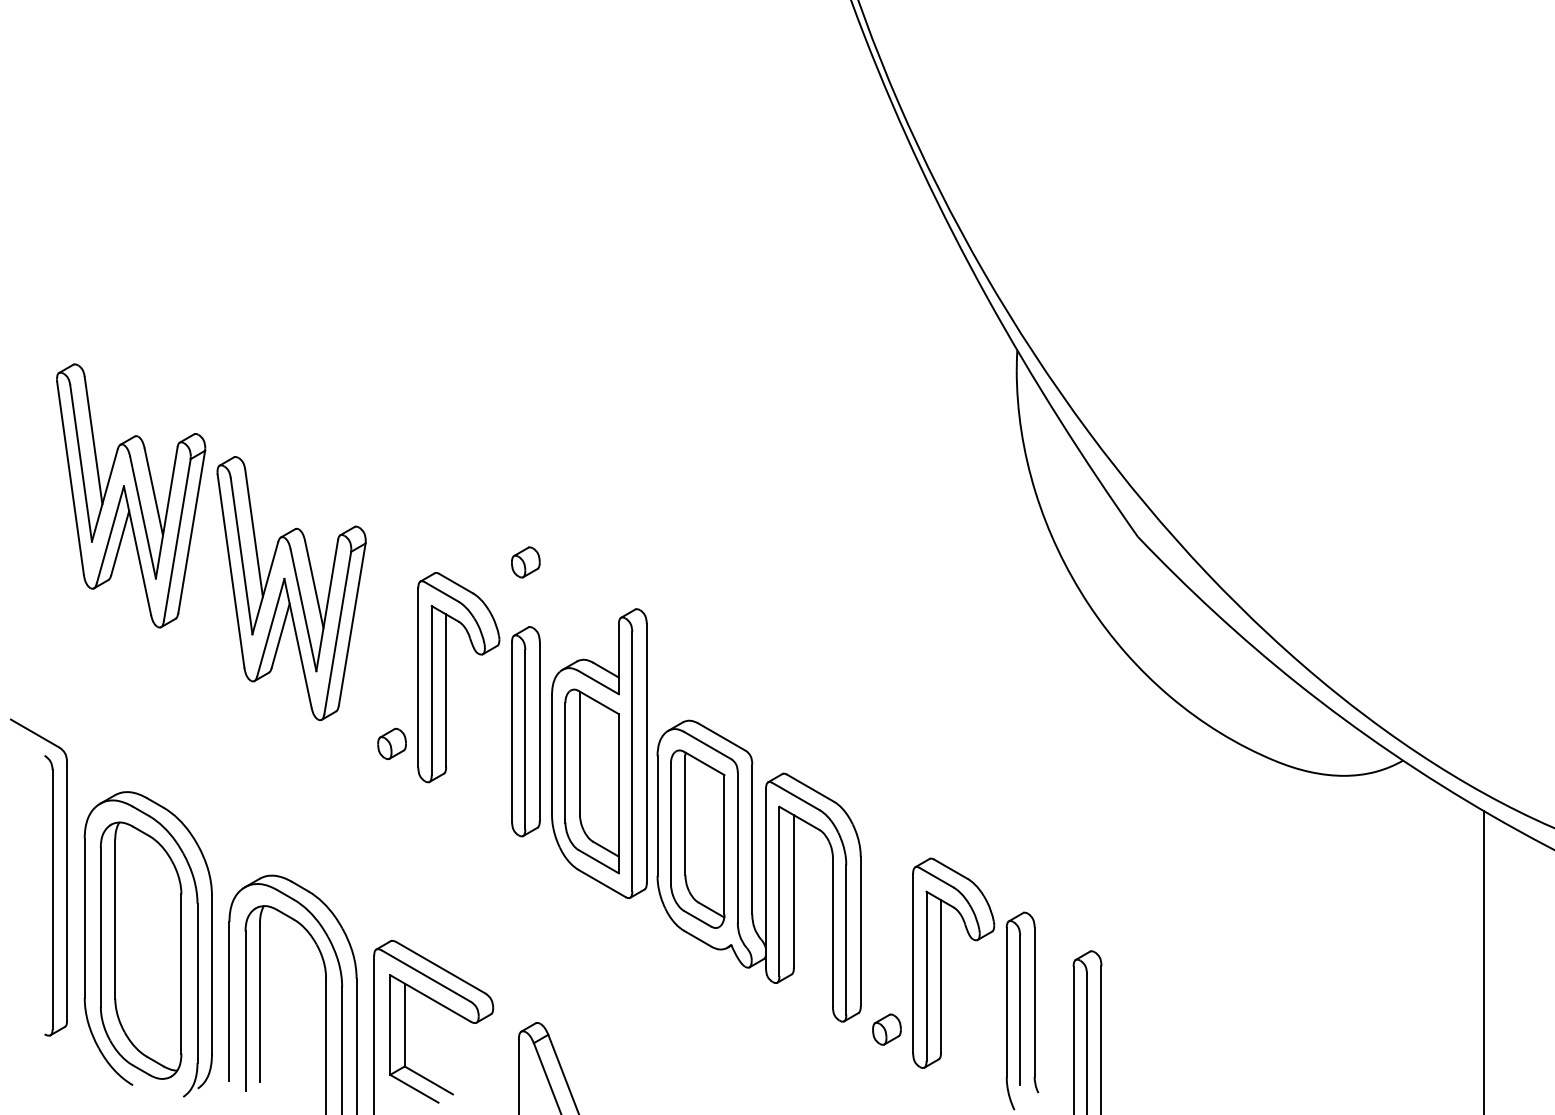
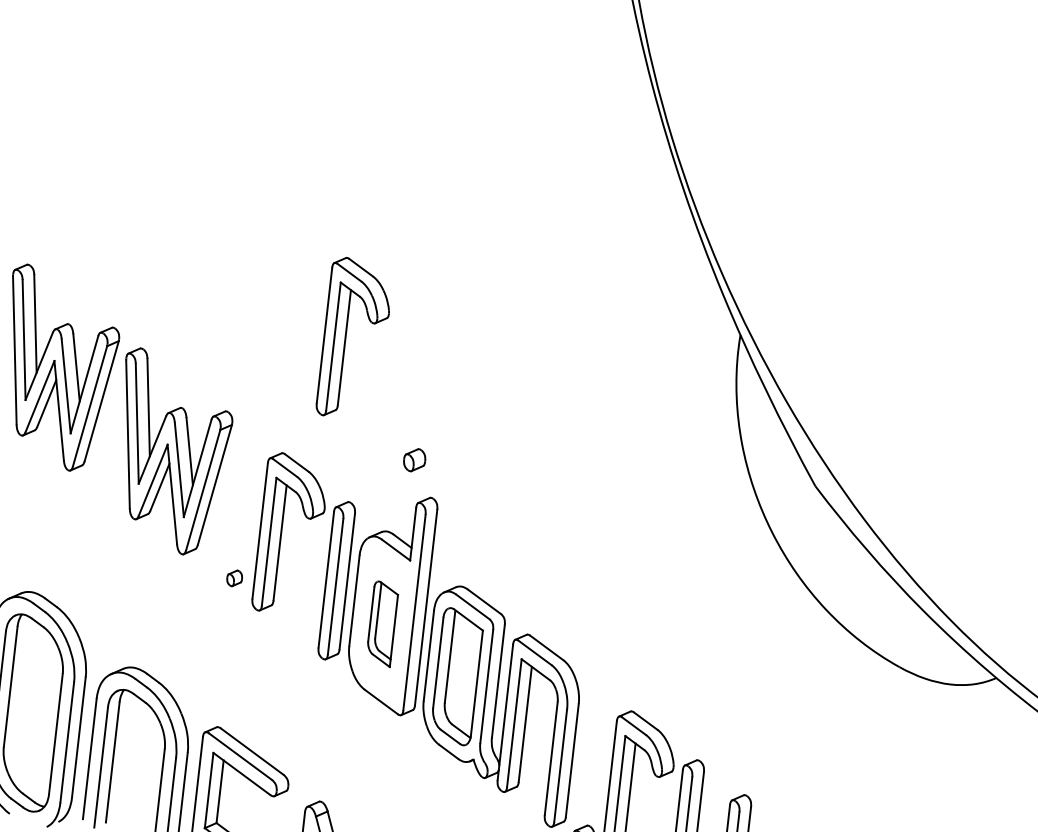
part: (501, 412) -> (345, 337), added
part: (525, 562) -> (414, 460), moved
part: (391, 743) -> (234, 578), size x0.7
part: (591, 781) -> (381, 624), size x0.6

